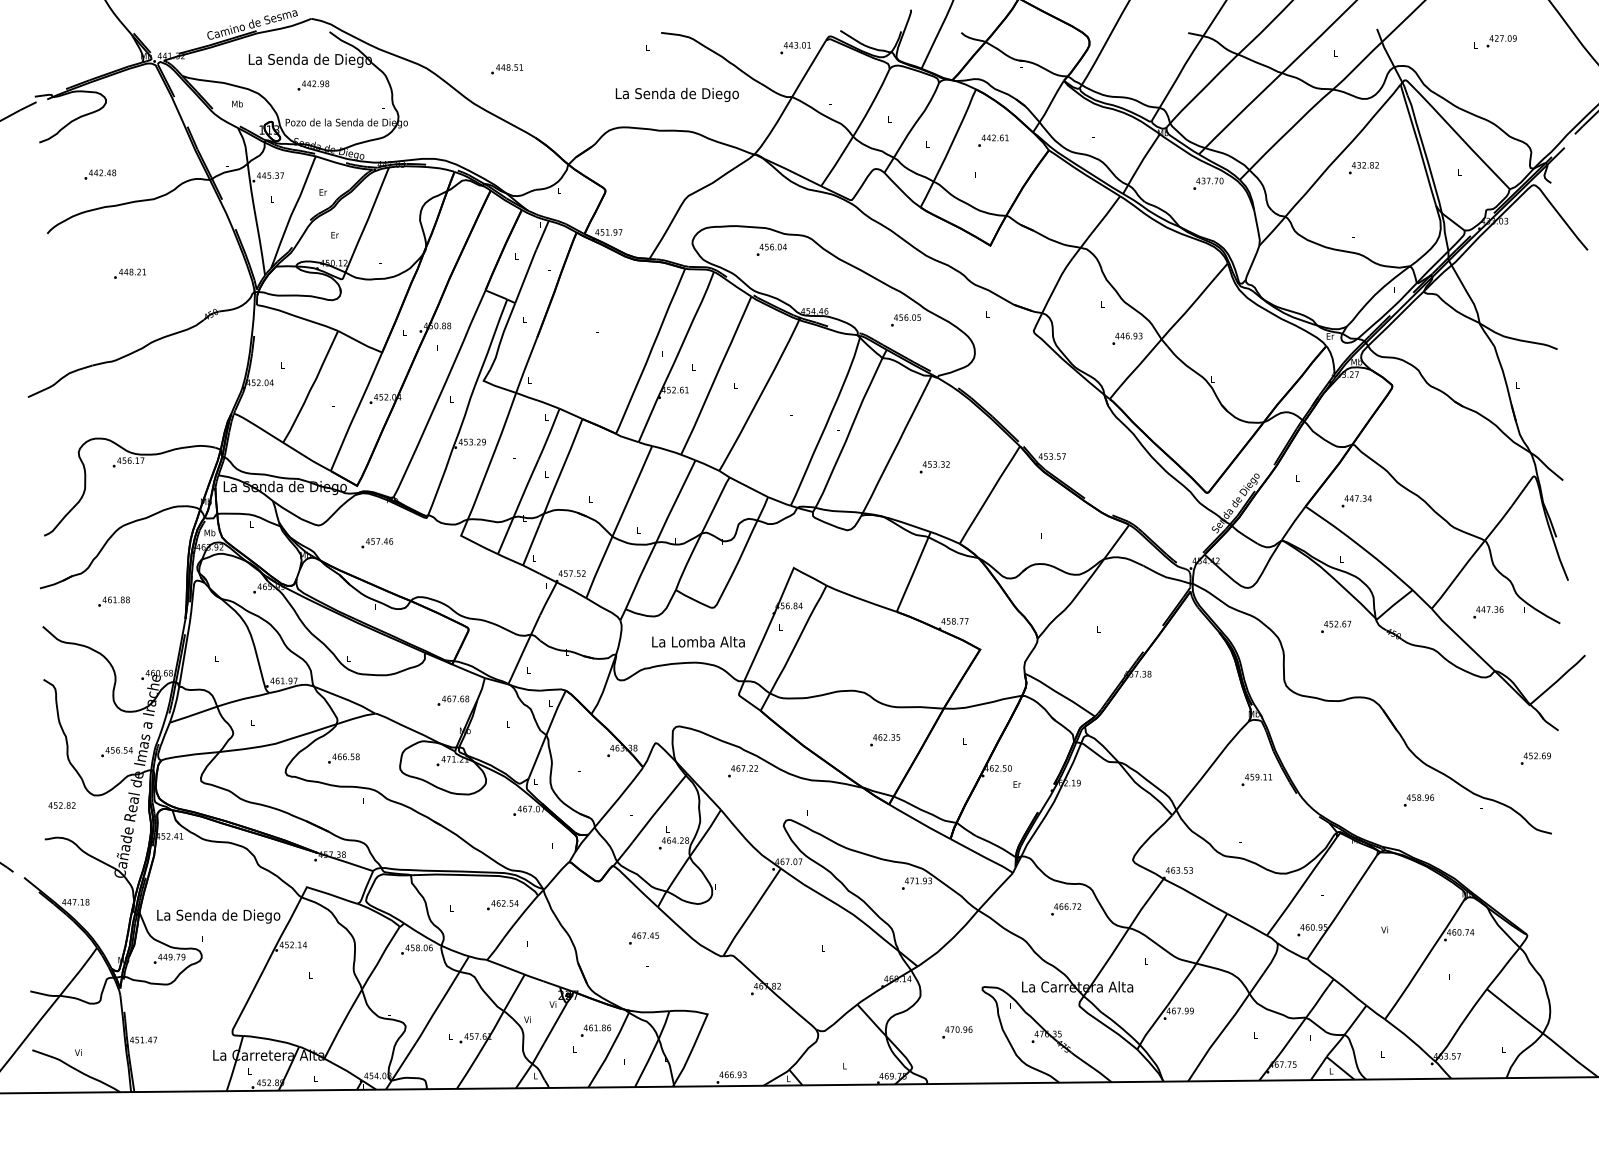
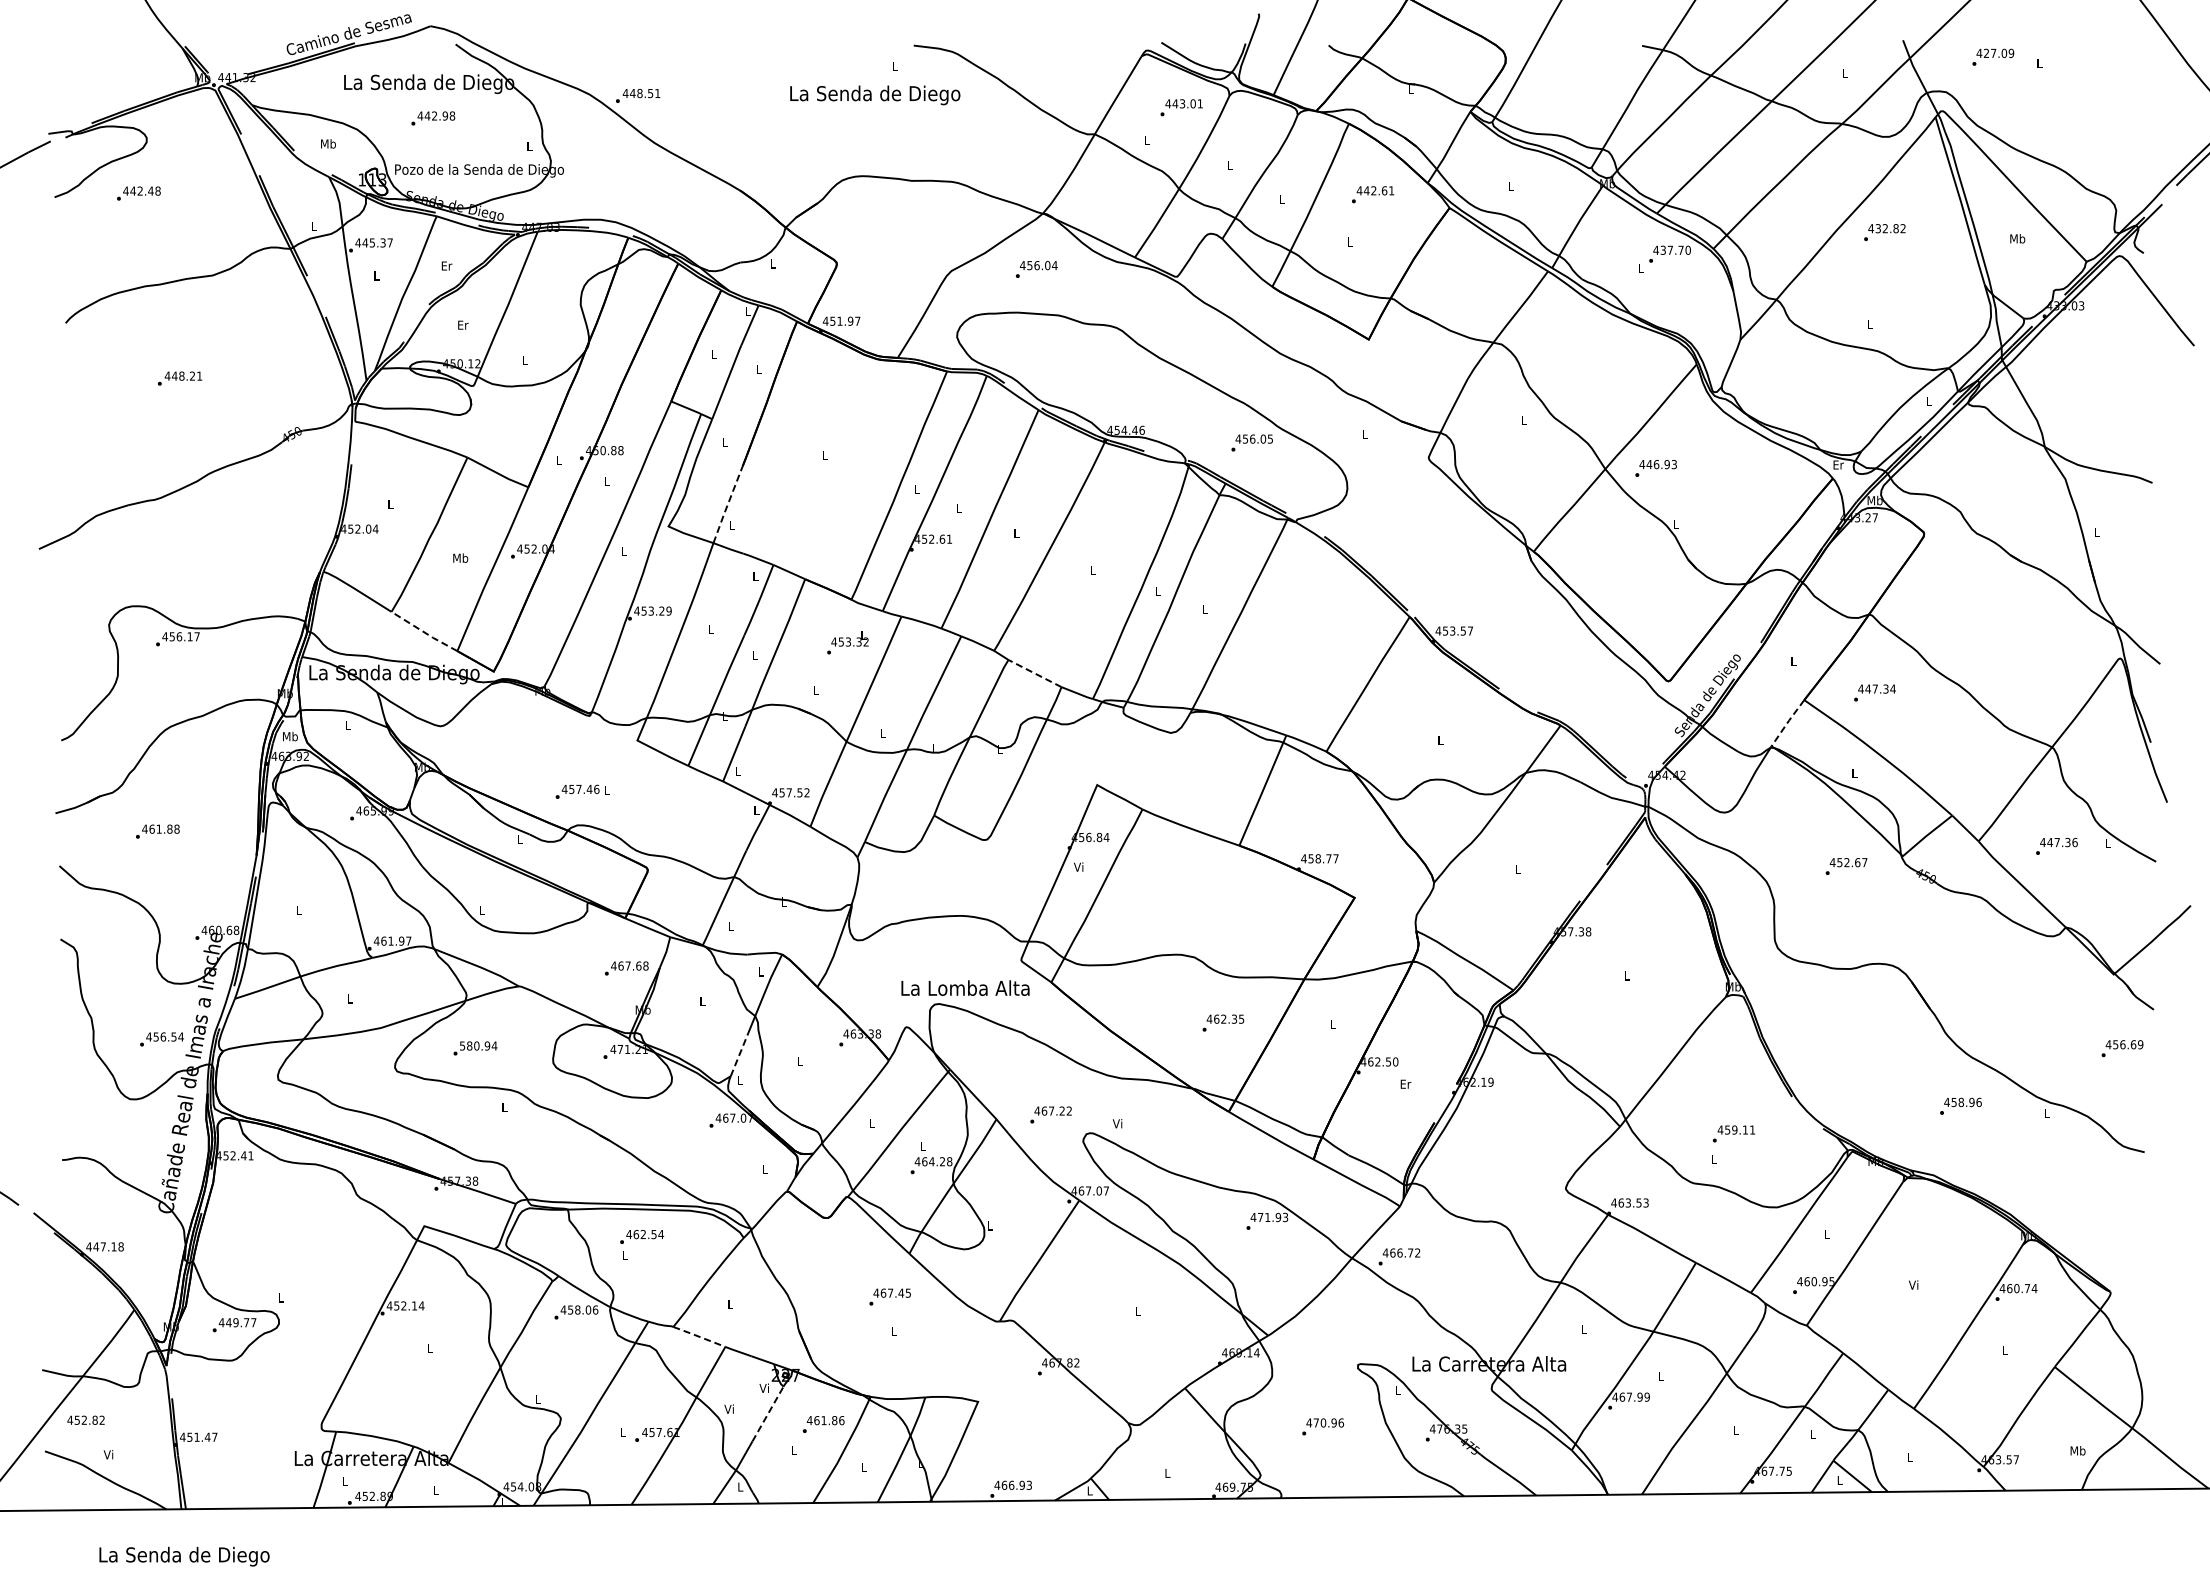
text: (1501, 40) -> (1993, 56), moved
text: (795, 47) -> (1181, 107), moved
text: (507, 68) -> (638, 95), moved
text: (677, 95) -> (875, 95), moved
text: (1459, 172) -> (2017, 238), L -> Mb
text: (100, 174) -> (138, 193), moved
text: (771, 249) -> (1036, 269), moved
text: (1126, 338) -> (1655, 468), moved
line: (526, 365) -> (727, 505), solid -> dashed
text: (333, 403) -> (460, 557), L -> Mb
line: (307, 457) -> (424, 632), solid -> dashed
text: (934, 464) -> (847, 642), moved
line: (749, 487) -> (1035, 673), solid -> dashed
line: (1293, 522) -> (1787, 722), solid -> dashed
text: (377, 542) -> (577, 791), moved
text: (780, 626) -> (1078, 866), L -> Vi
text: (698, 641) -> (965, 987), moved
text: (1535, 755) -> (2122, 1044), 452.69 -> 456.69
text: (346, 756) -> (478, 1045), 466.58 -> 580.94
line: (534, 762) -> (739, 1054), solid -> dashed
text: (742, 770) -> (1050, 1114), moved
text: (1256, 779) -> (1733, 1133), moved
text: (61, 804) -> (85, 1419), moved
text: (808, 812) -> (1117, 1123), L -> Vi
text: (503, 904) -> (642, 1236), moved
text: (1066, 909) -> (1399, 1256), moved
text: (218, 916) -> (184, 1556), moved
text: (183, 956) -> (253, 1322), 449.79 -> 449.77
line: (506, 967) -> (699, 1336), solid -> dashed
line: (555, 1023) -> (768, 1414), solid -> dashed
text: (1503, 1049) -> (2077, 1450), L -> Mb

